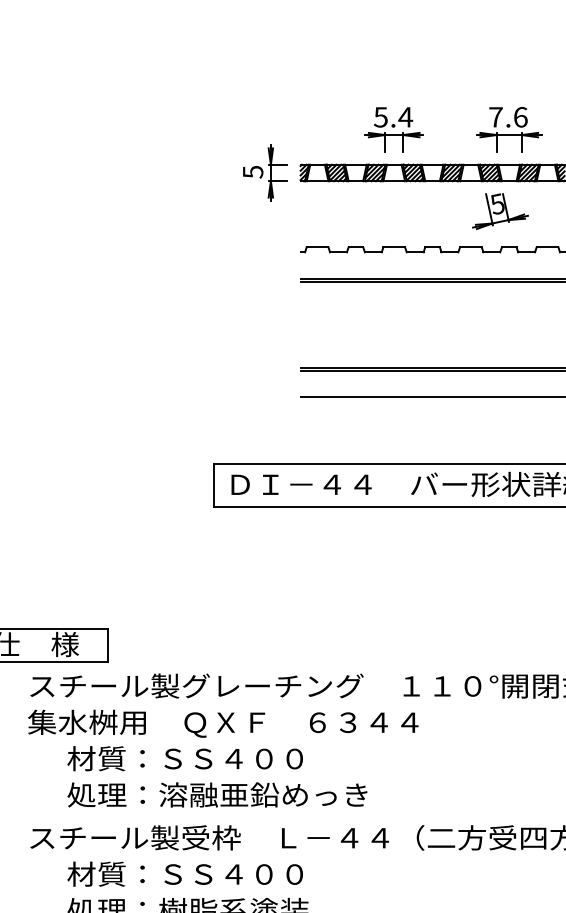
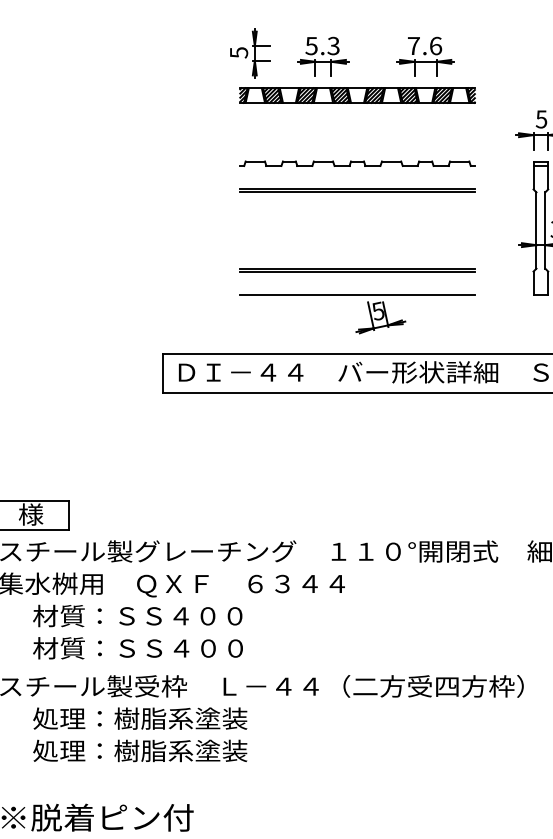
text: (405, 116) -> (333, 45), 5.4 -> 5.3
part: (266, 172) -> (250, 53), moved
part: (500, 211) -> (380, 317), moved
text: (217, 795) -> (166, 648), 処理：溶融亜鉛めっき -> 材質：ＳＳ４００
text: (188, 874) -> (140, 718), 材質：ＳＳ４００ -> 処理：樹脂系塗装

